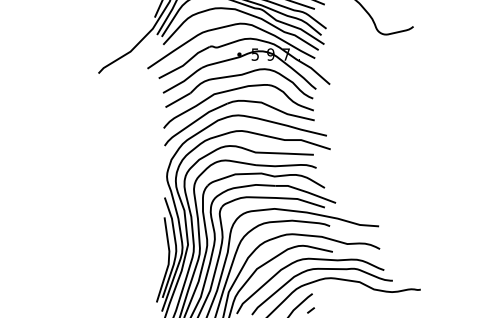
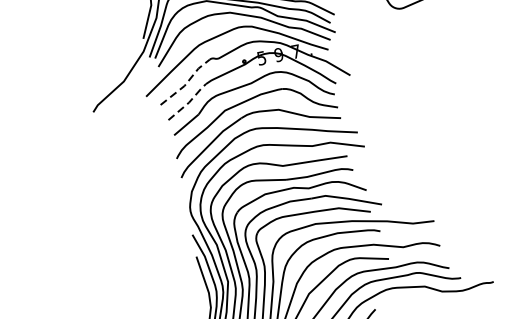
line: (185, 63) -> (186, 82), solid -> dashed
line: (184, 81) -> (189, 102), solid -> dashed

